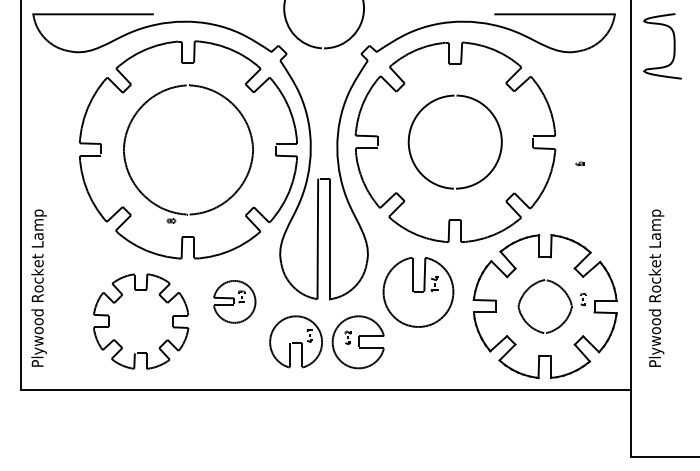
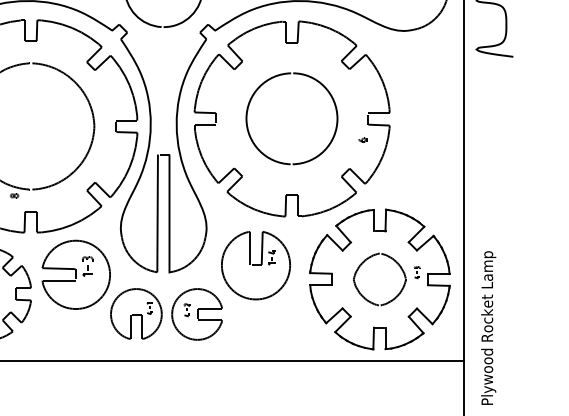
part: (579, 163) -> (362, 139), moved
text: (656, 287) -> (488, 327), moved
part: (234, 301) -> (76, 274), size x1.67

